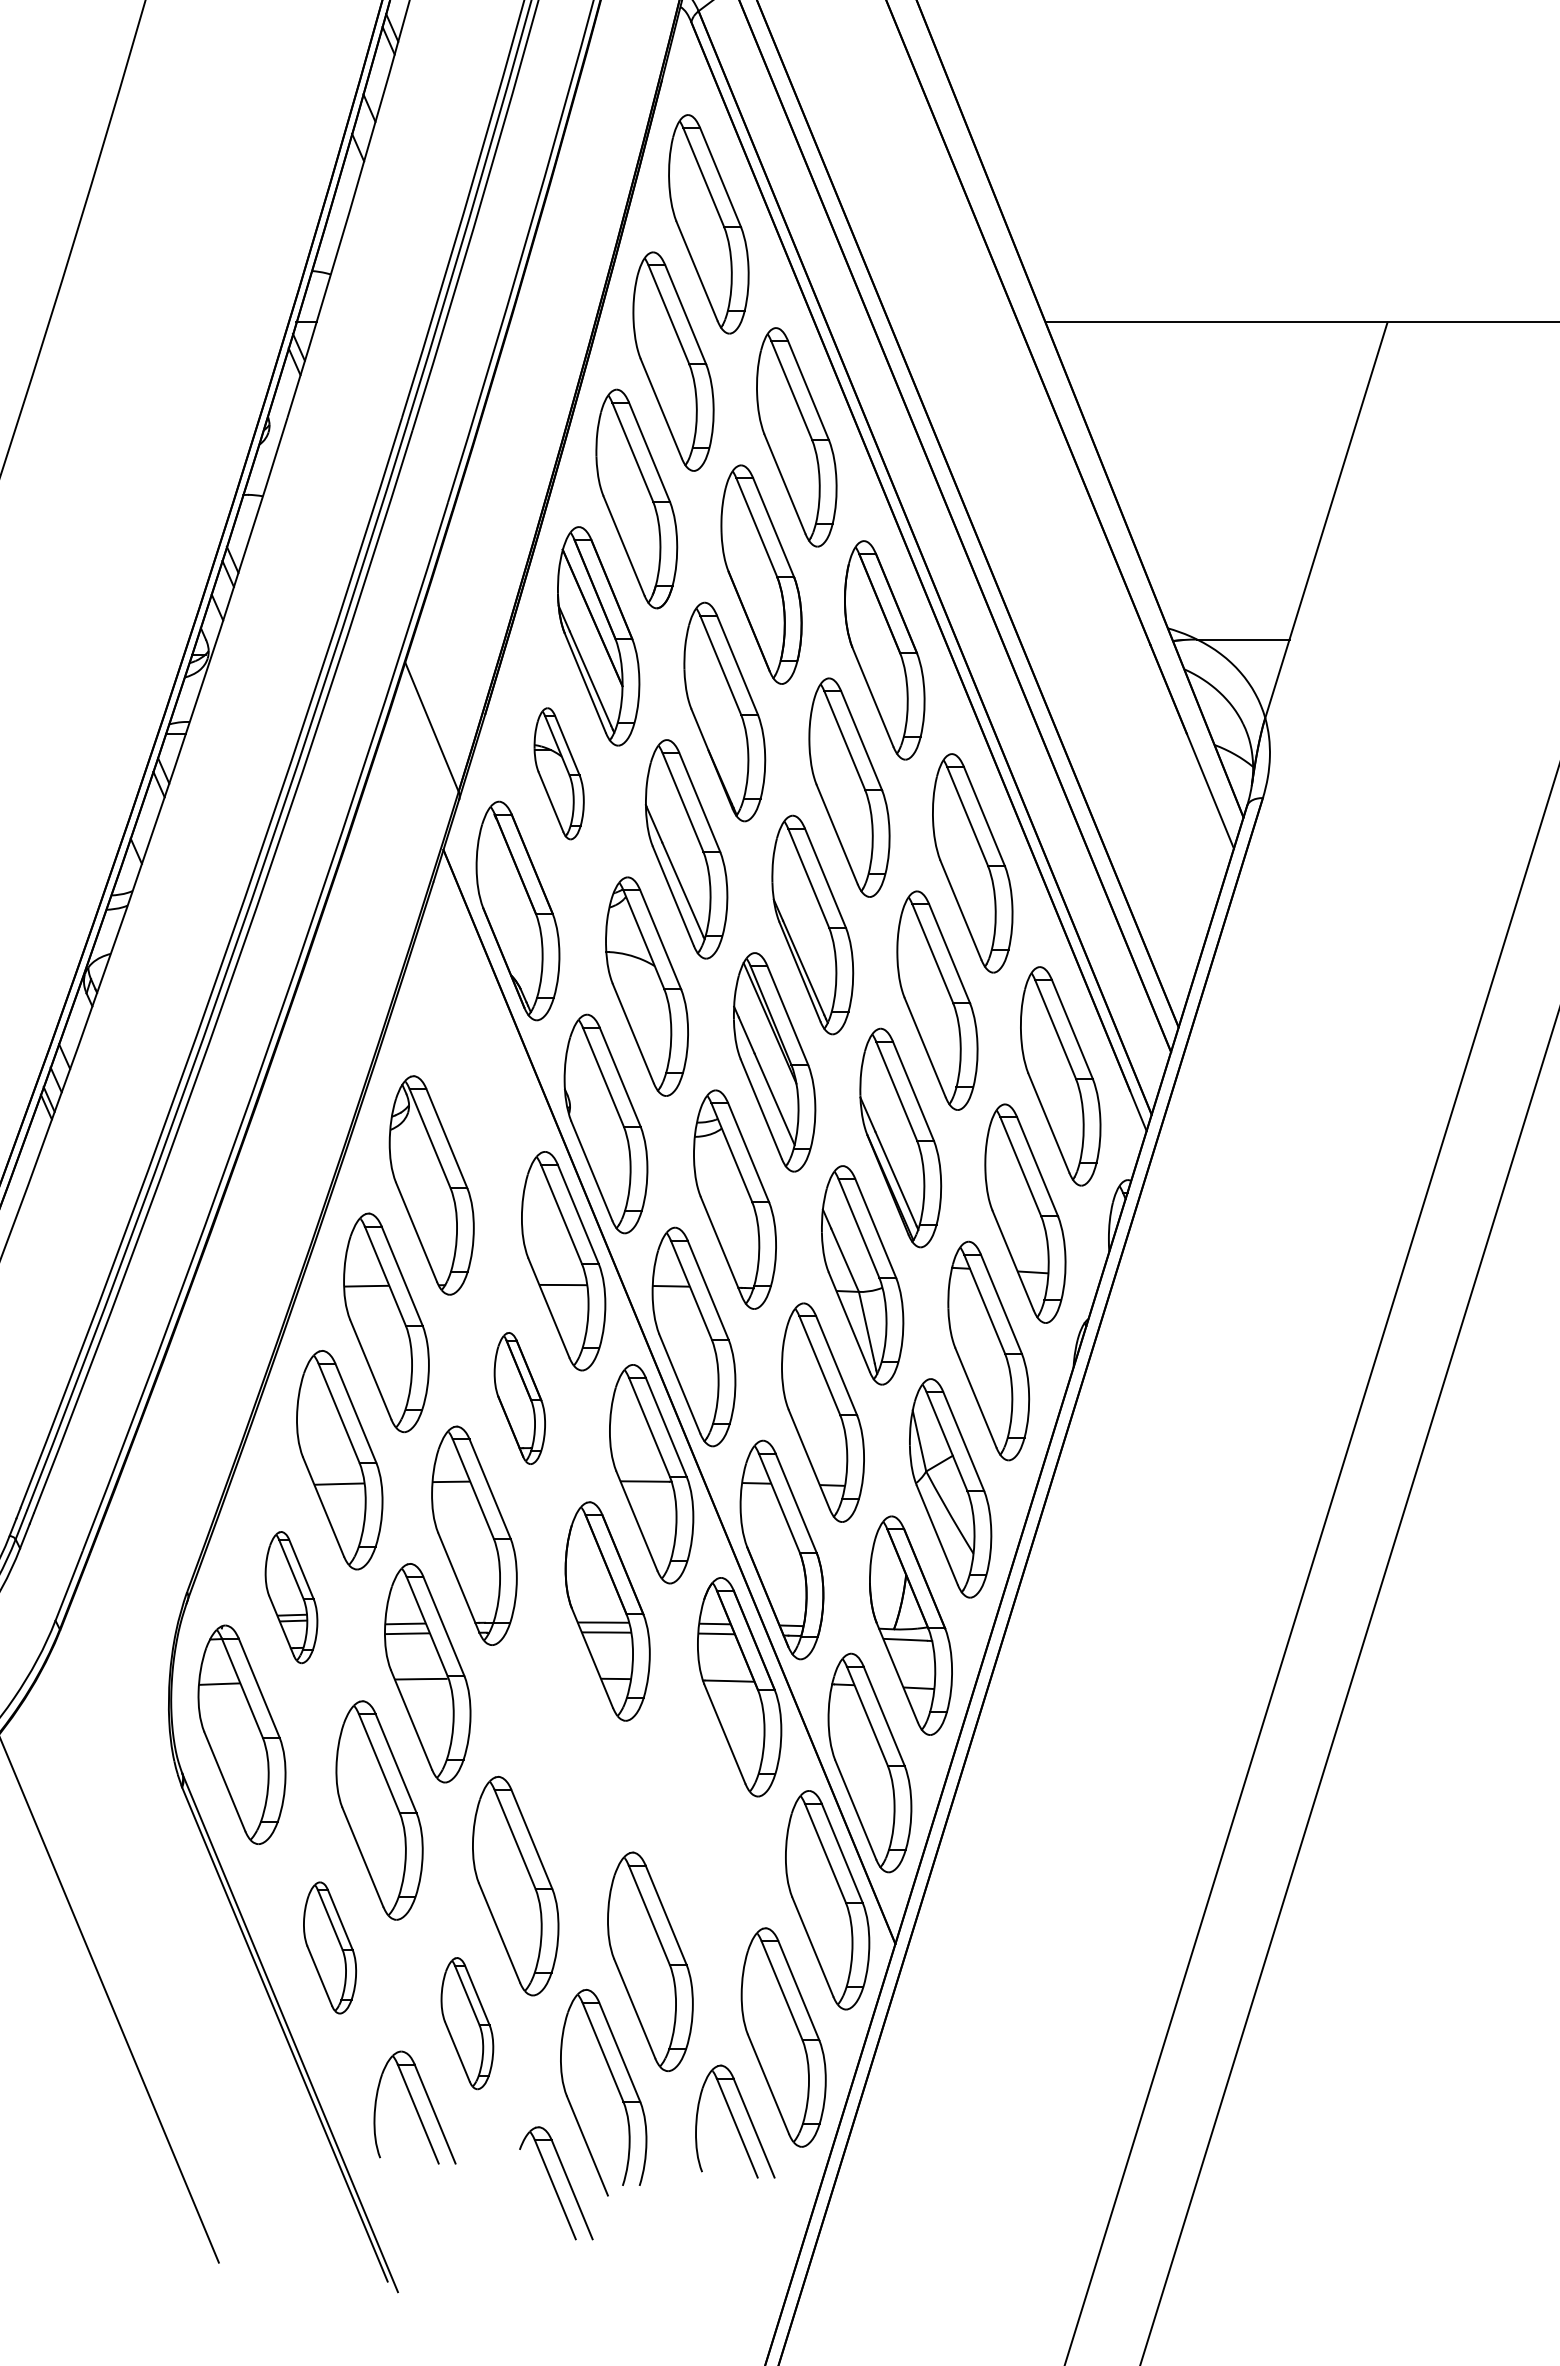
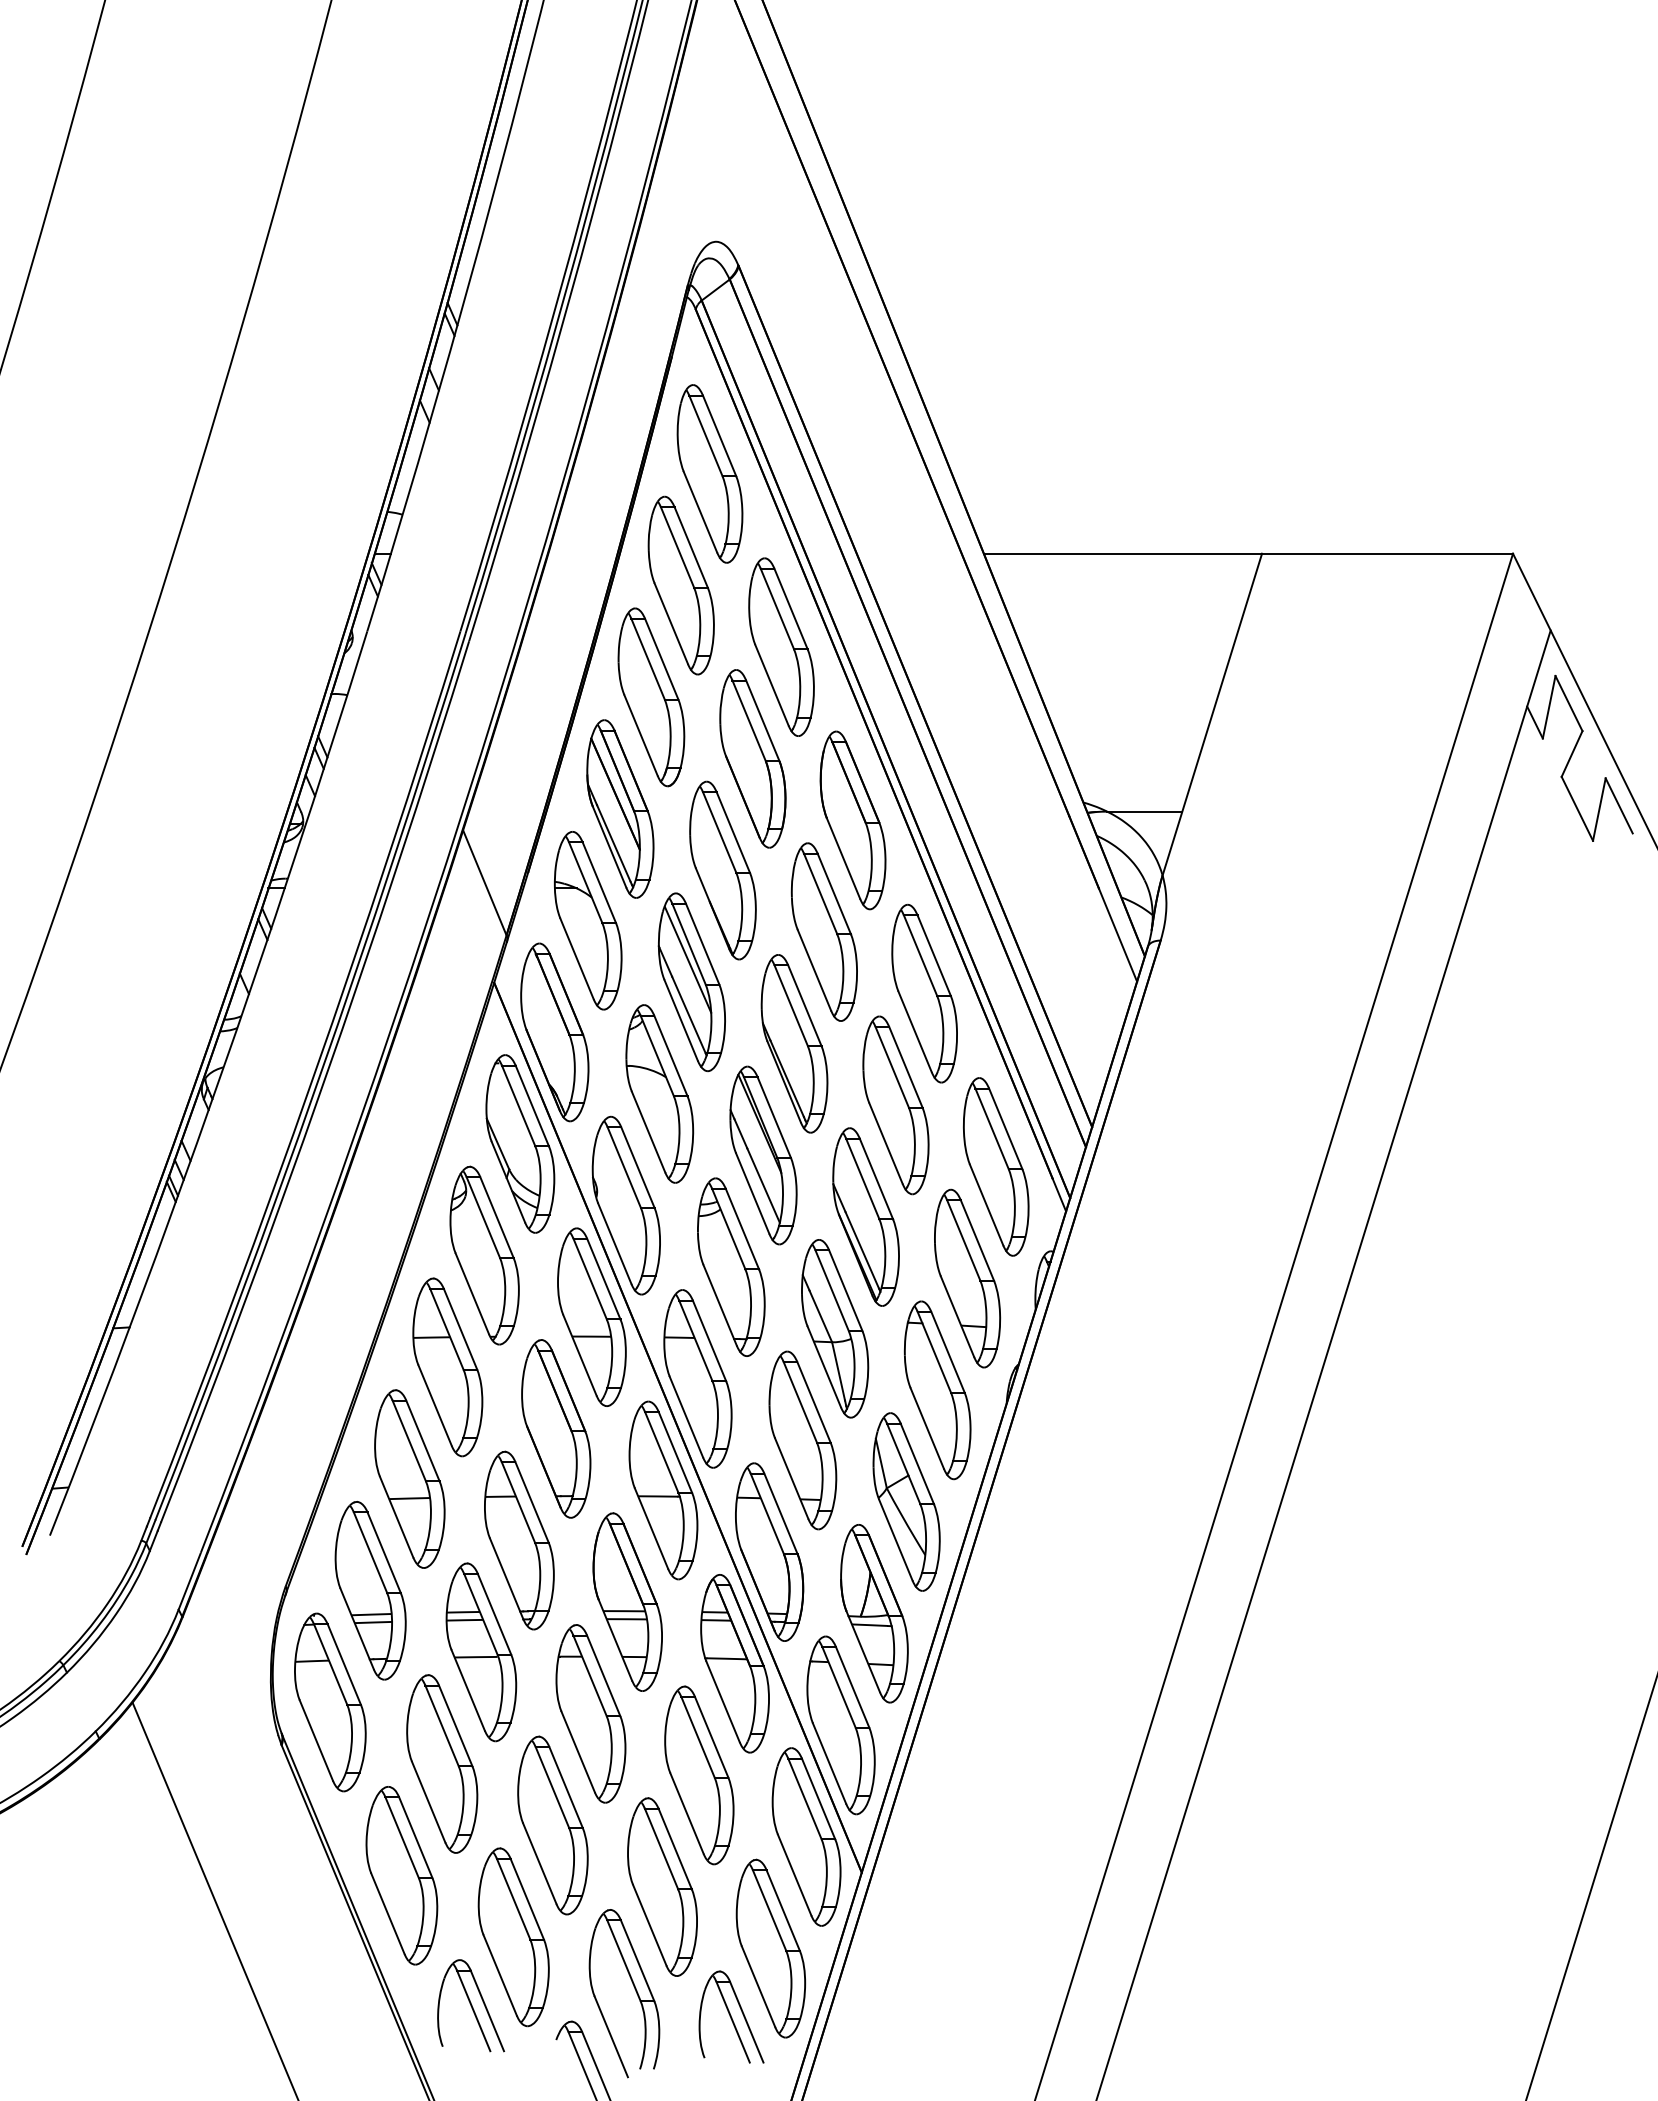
part: (559, 773) -> (588, 920), size x1.67
line: (682, 821) -> (688, 959), added
part: (475, 1047) -> (520, 1143), added
part: (520, 1397) -> (556, 1428), size x1.67
part: (291, 1597) -> (370, 1590), size x1.67
part: (561, 1748) -> (590, 1713), added
part: (695, 1824) -> (699, 1775), added
part: (329, 1947) -> (401, 1875), size x1.67
part: (467, 2023) -> (513, 1937), size x1.67

